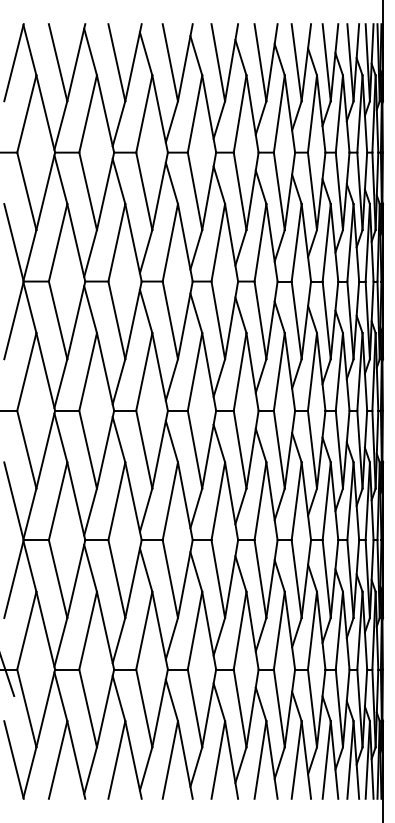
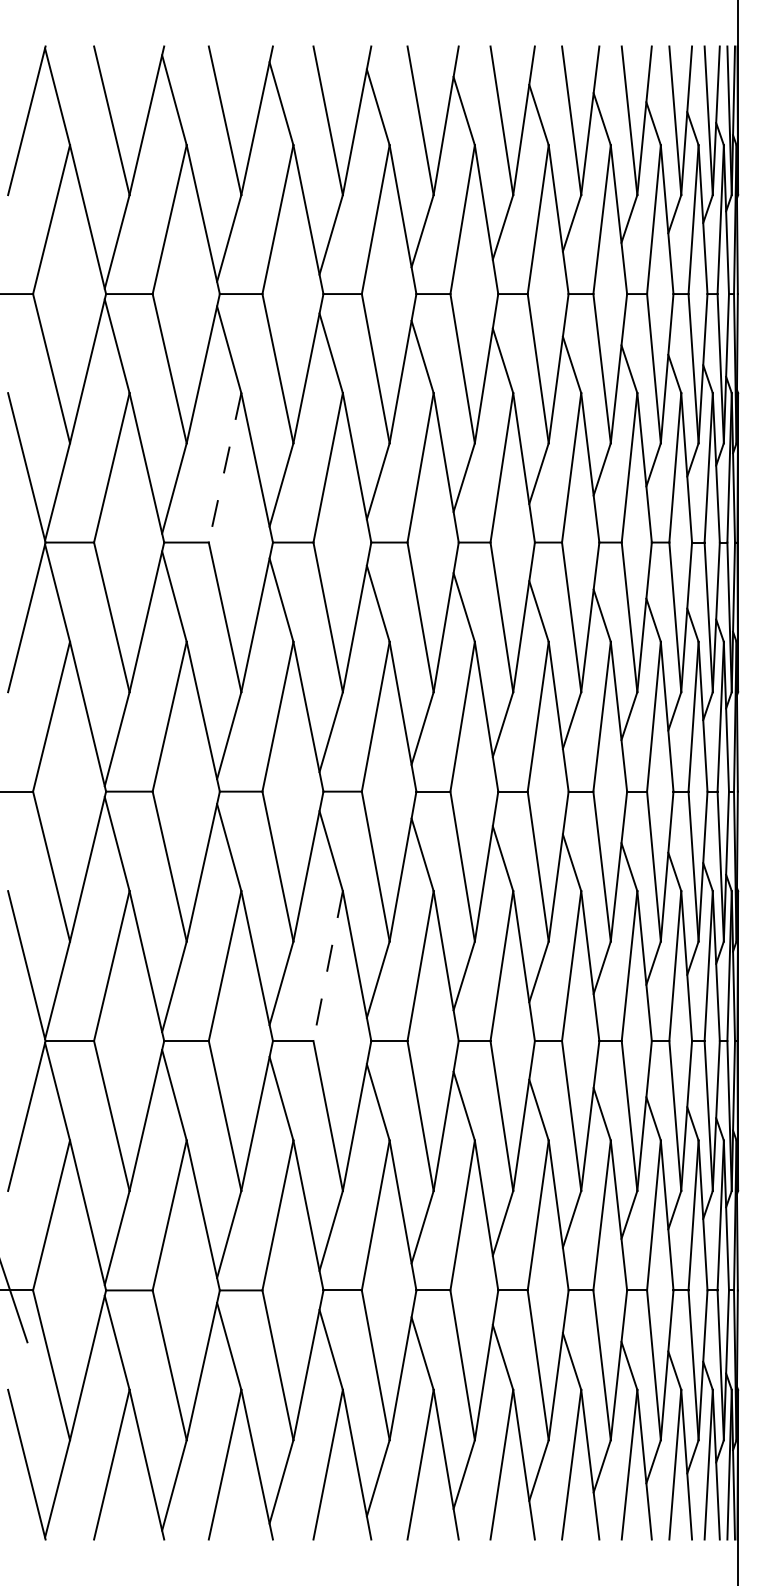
line: (116, 242) -> (224, 467), solid -> dashed
line: (170, 501) -> (328, 966), solid -> dashed

